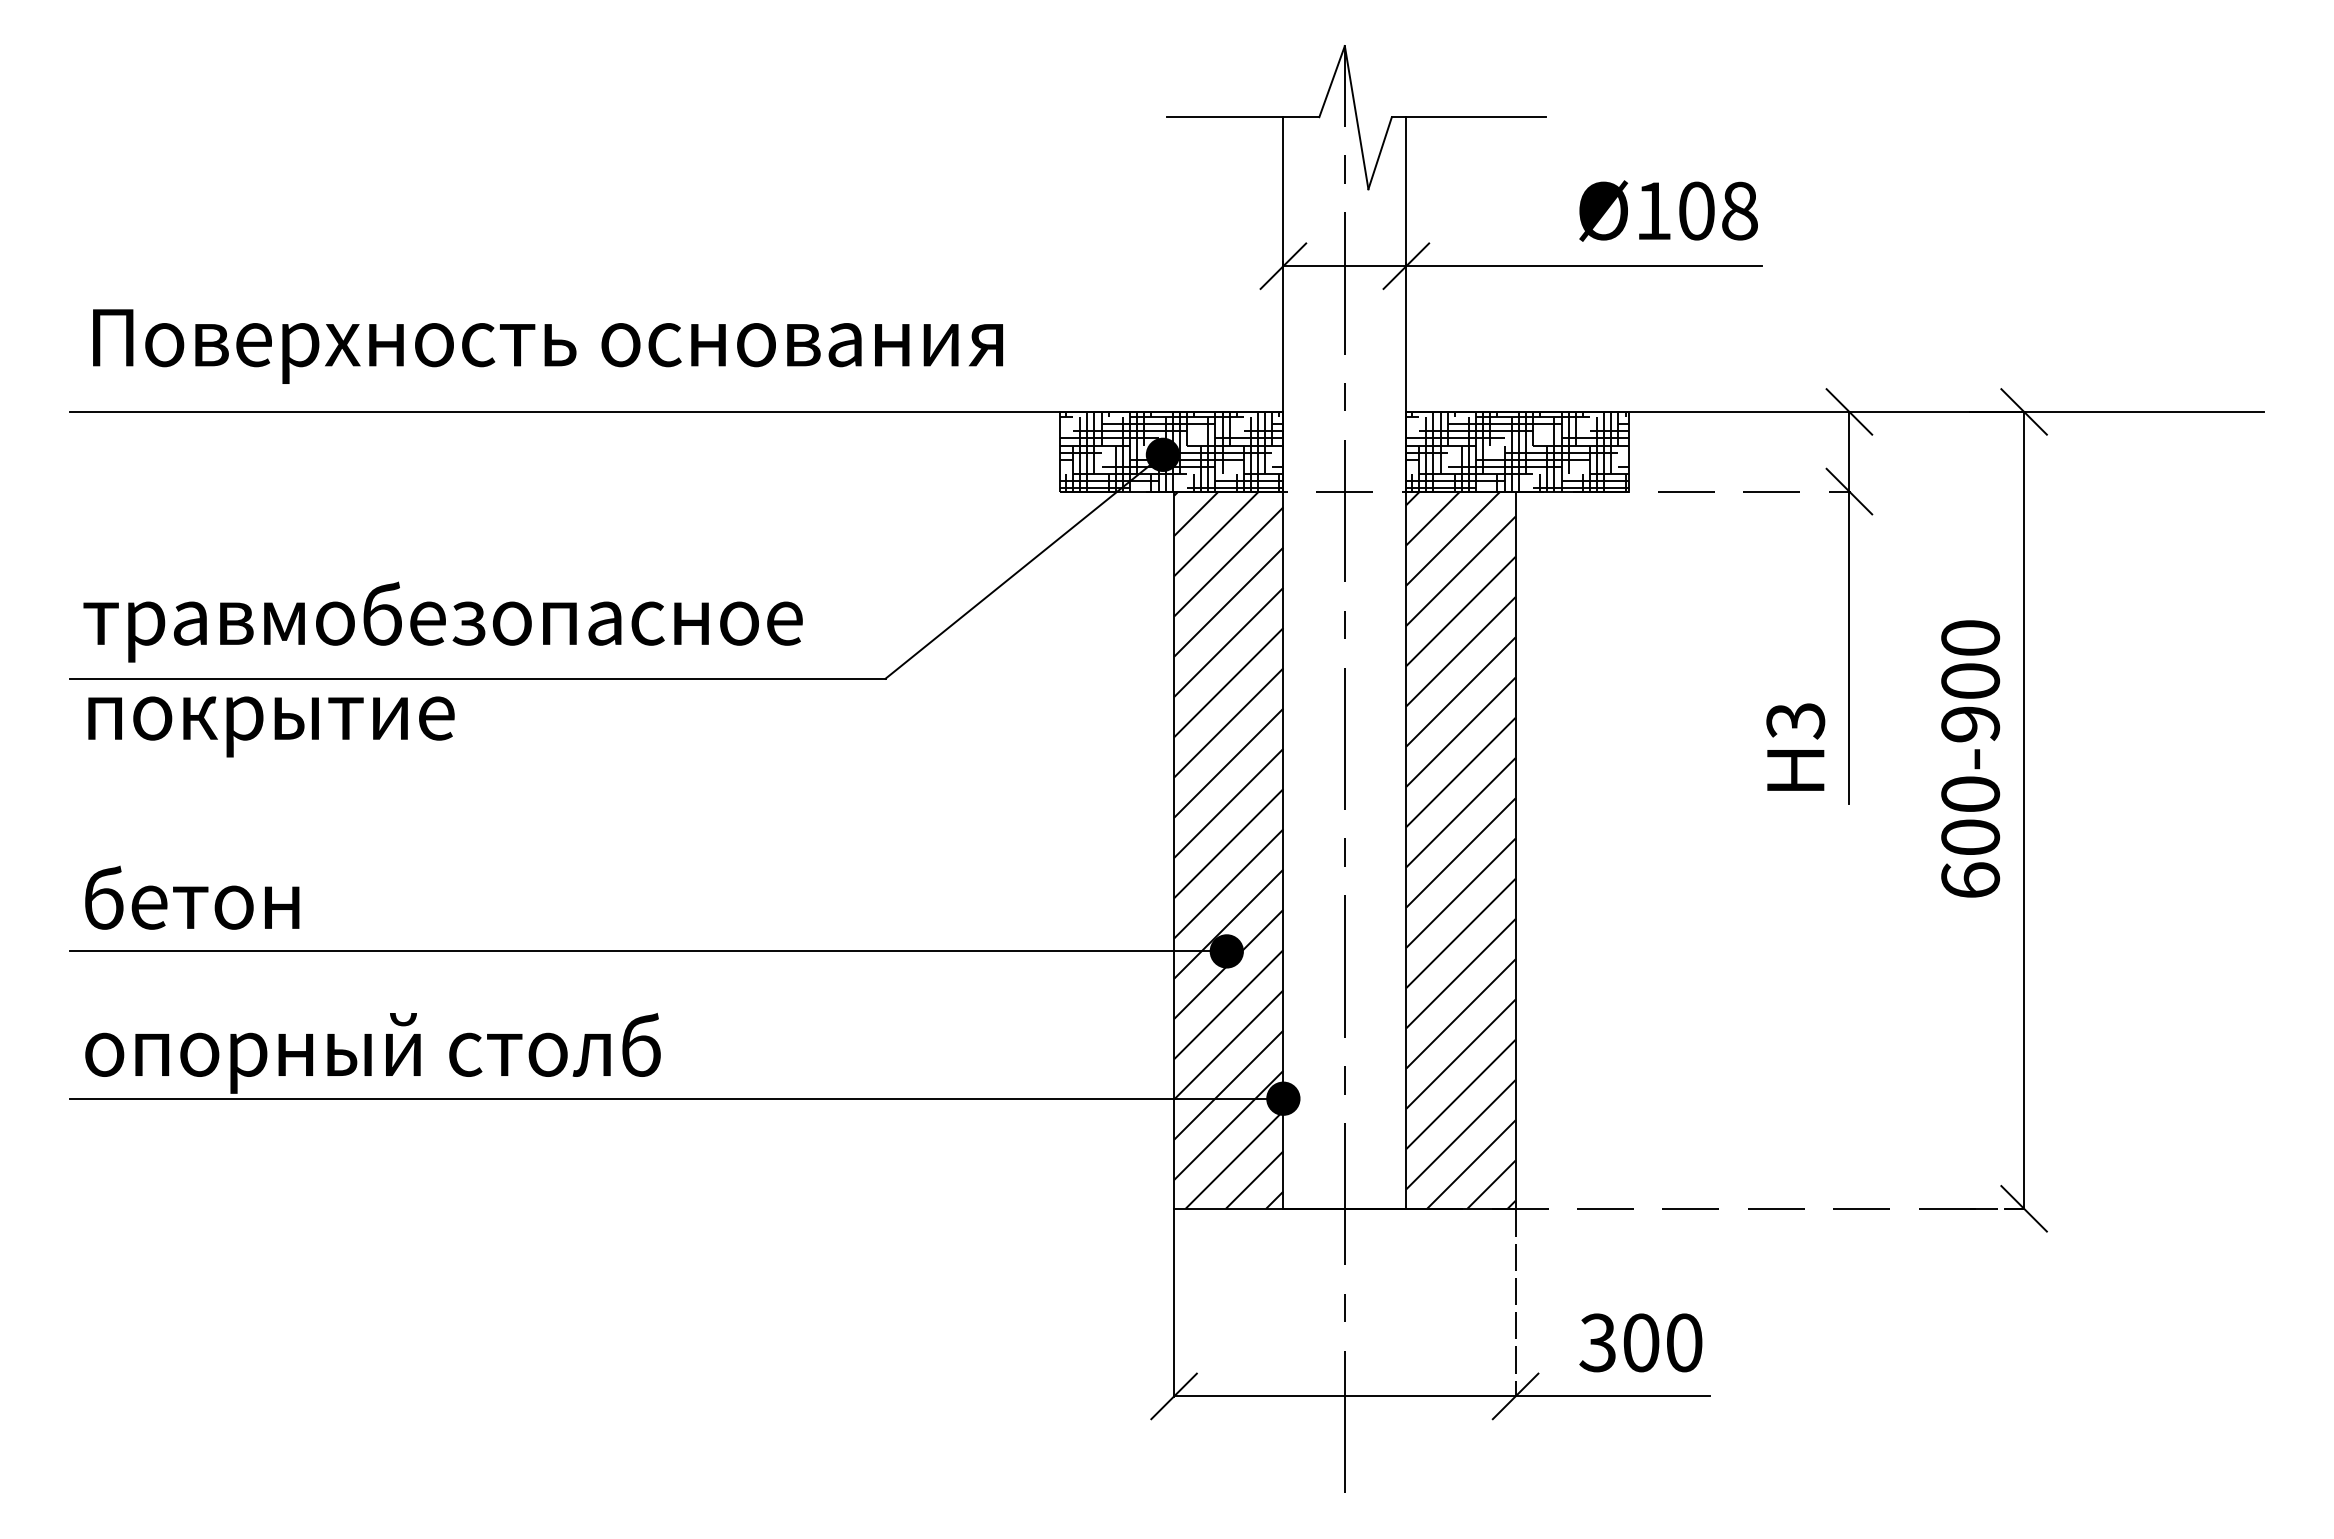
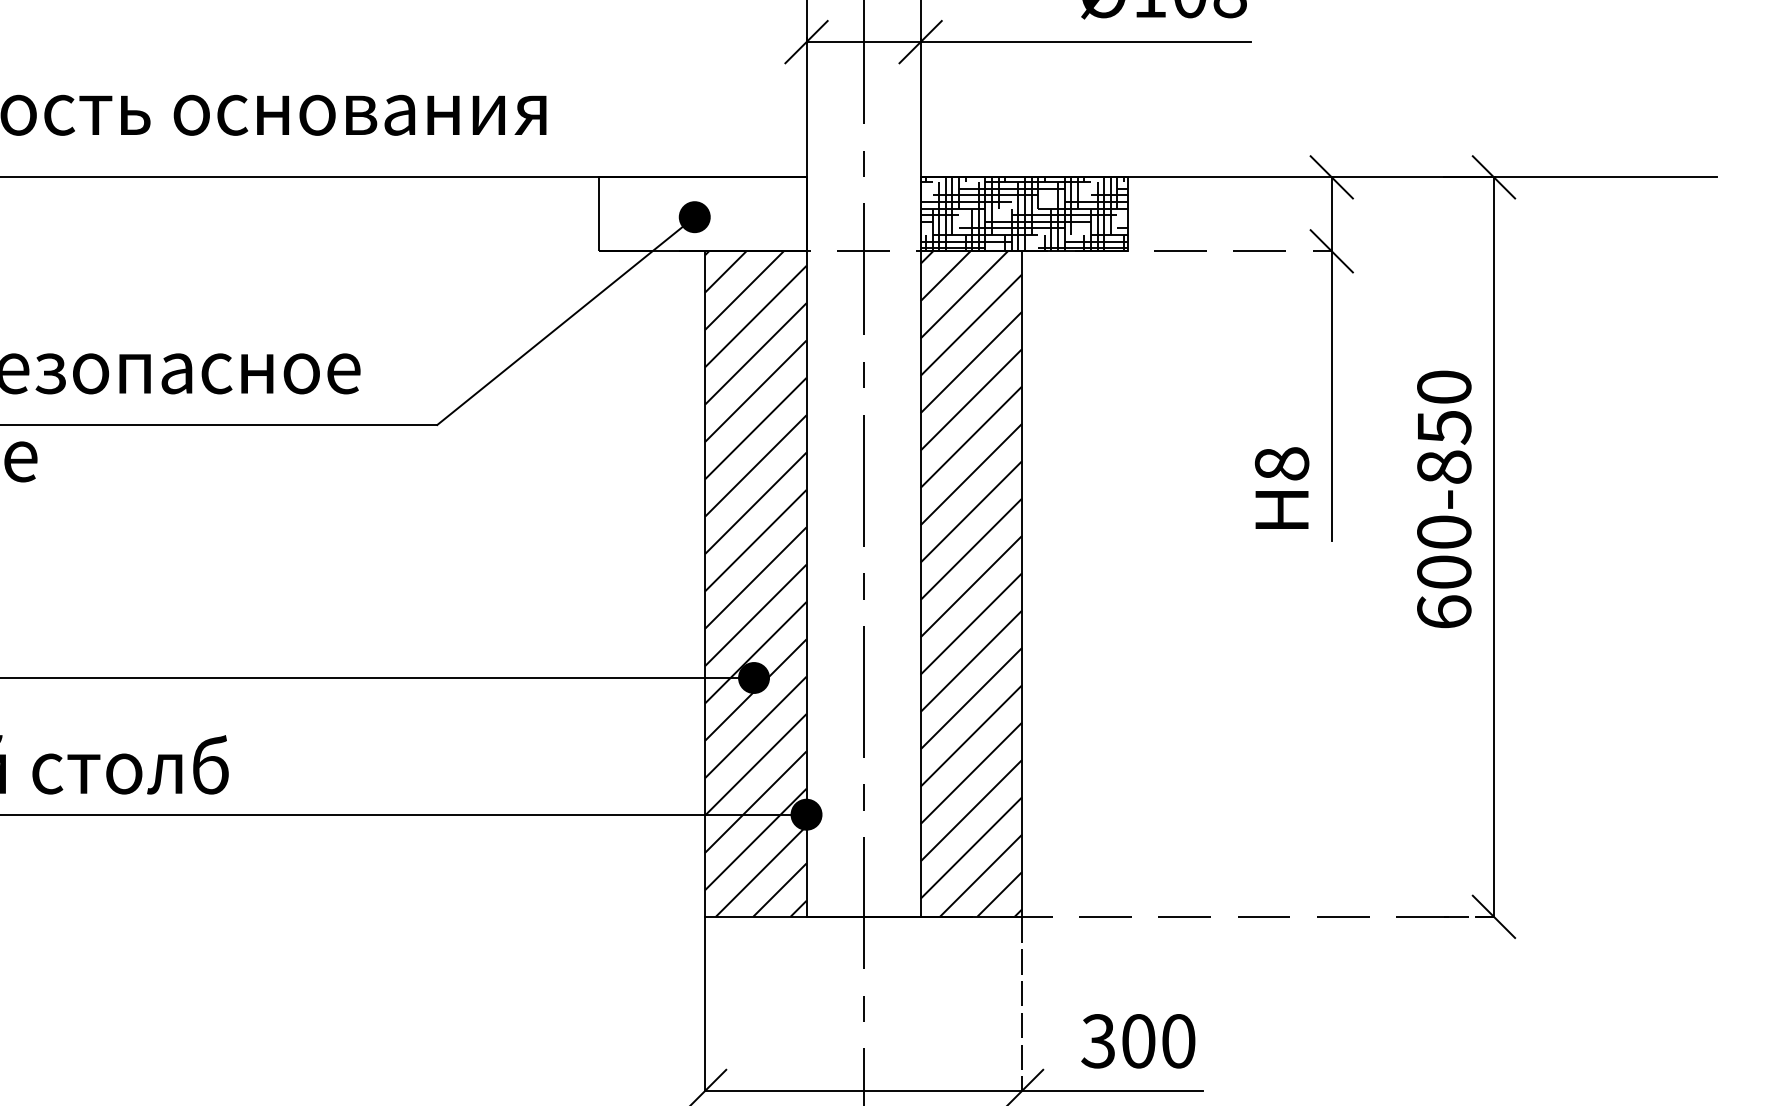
hatch: (1171, 451) -> (702, 214), removed
text: (1970, 702) -> (1444, 447), 600-900 -> 600-850
text: (1795, 720) -> (1281, 463), H3 -> H8

